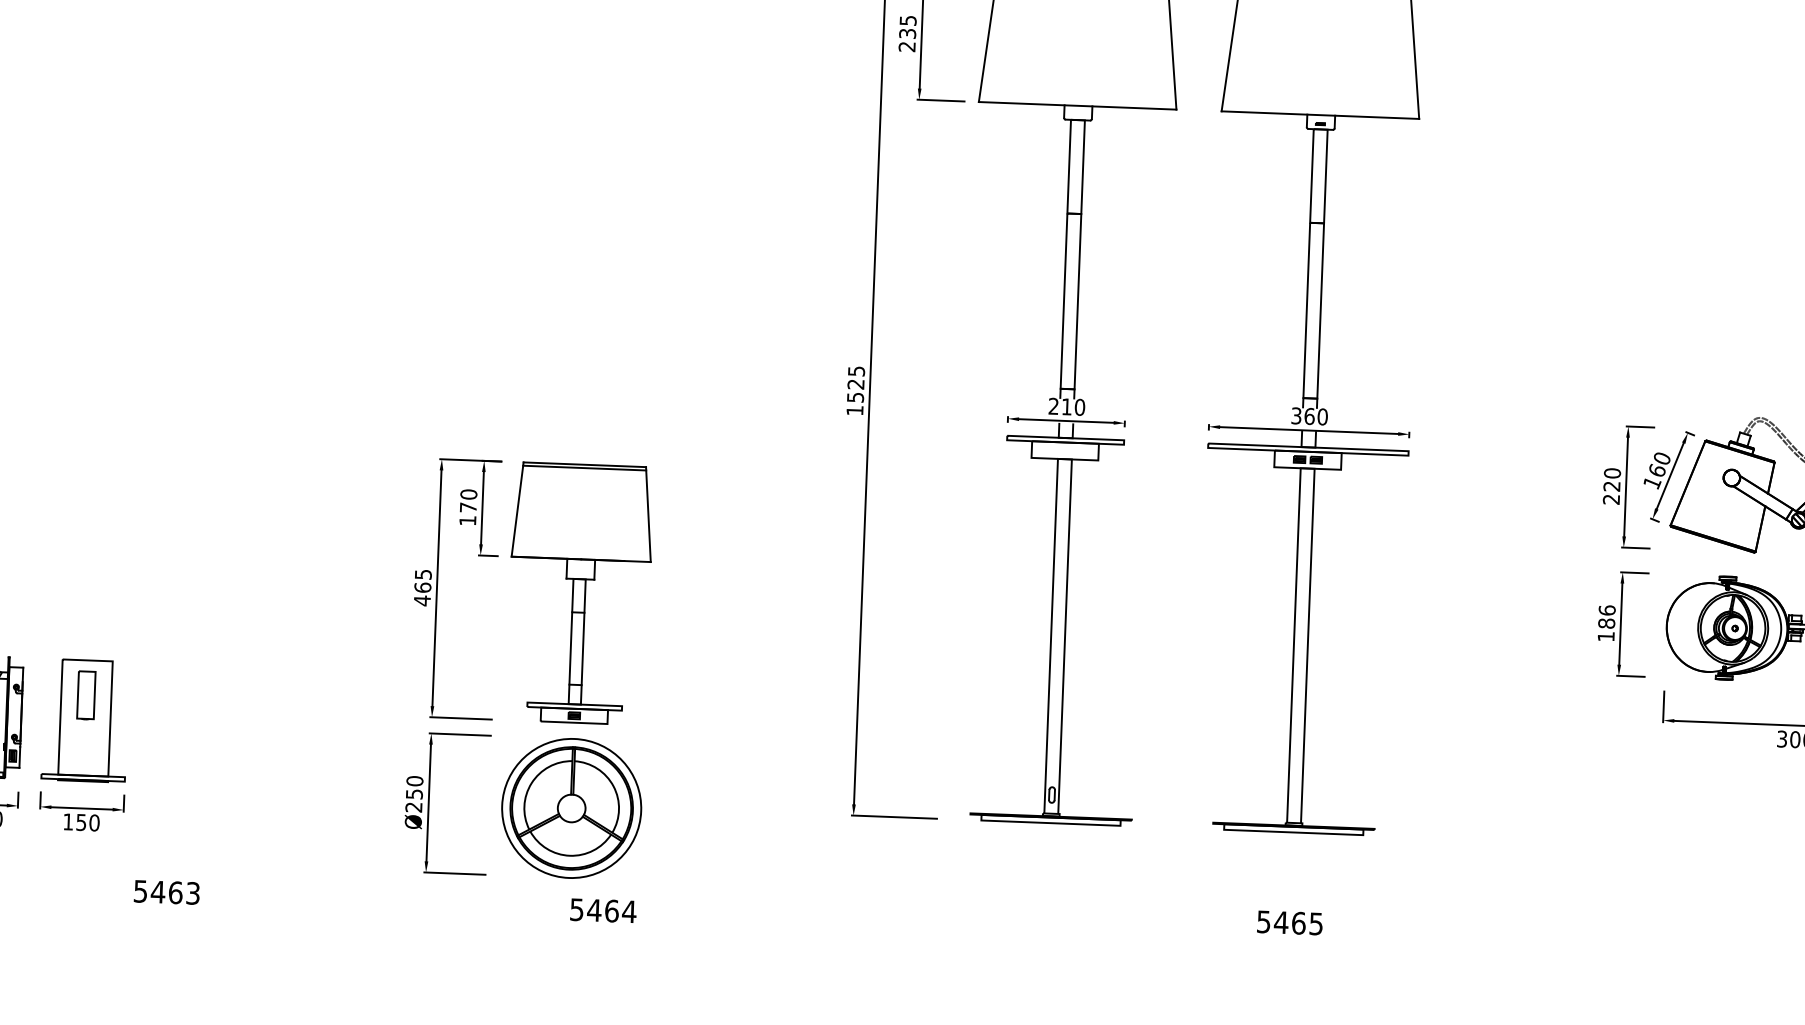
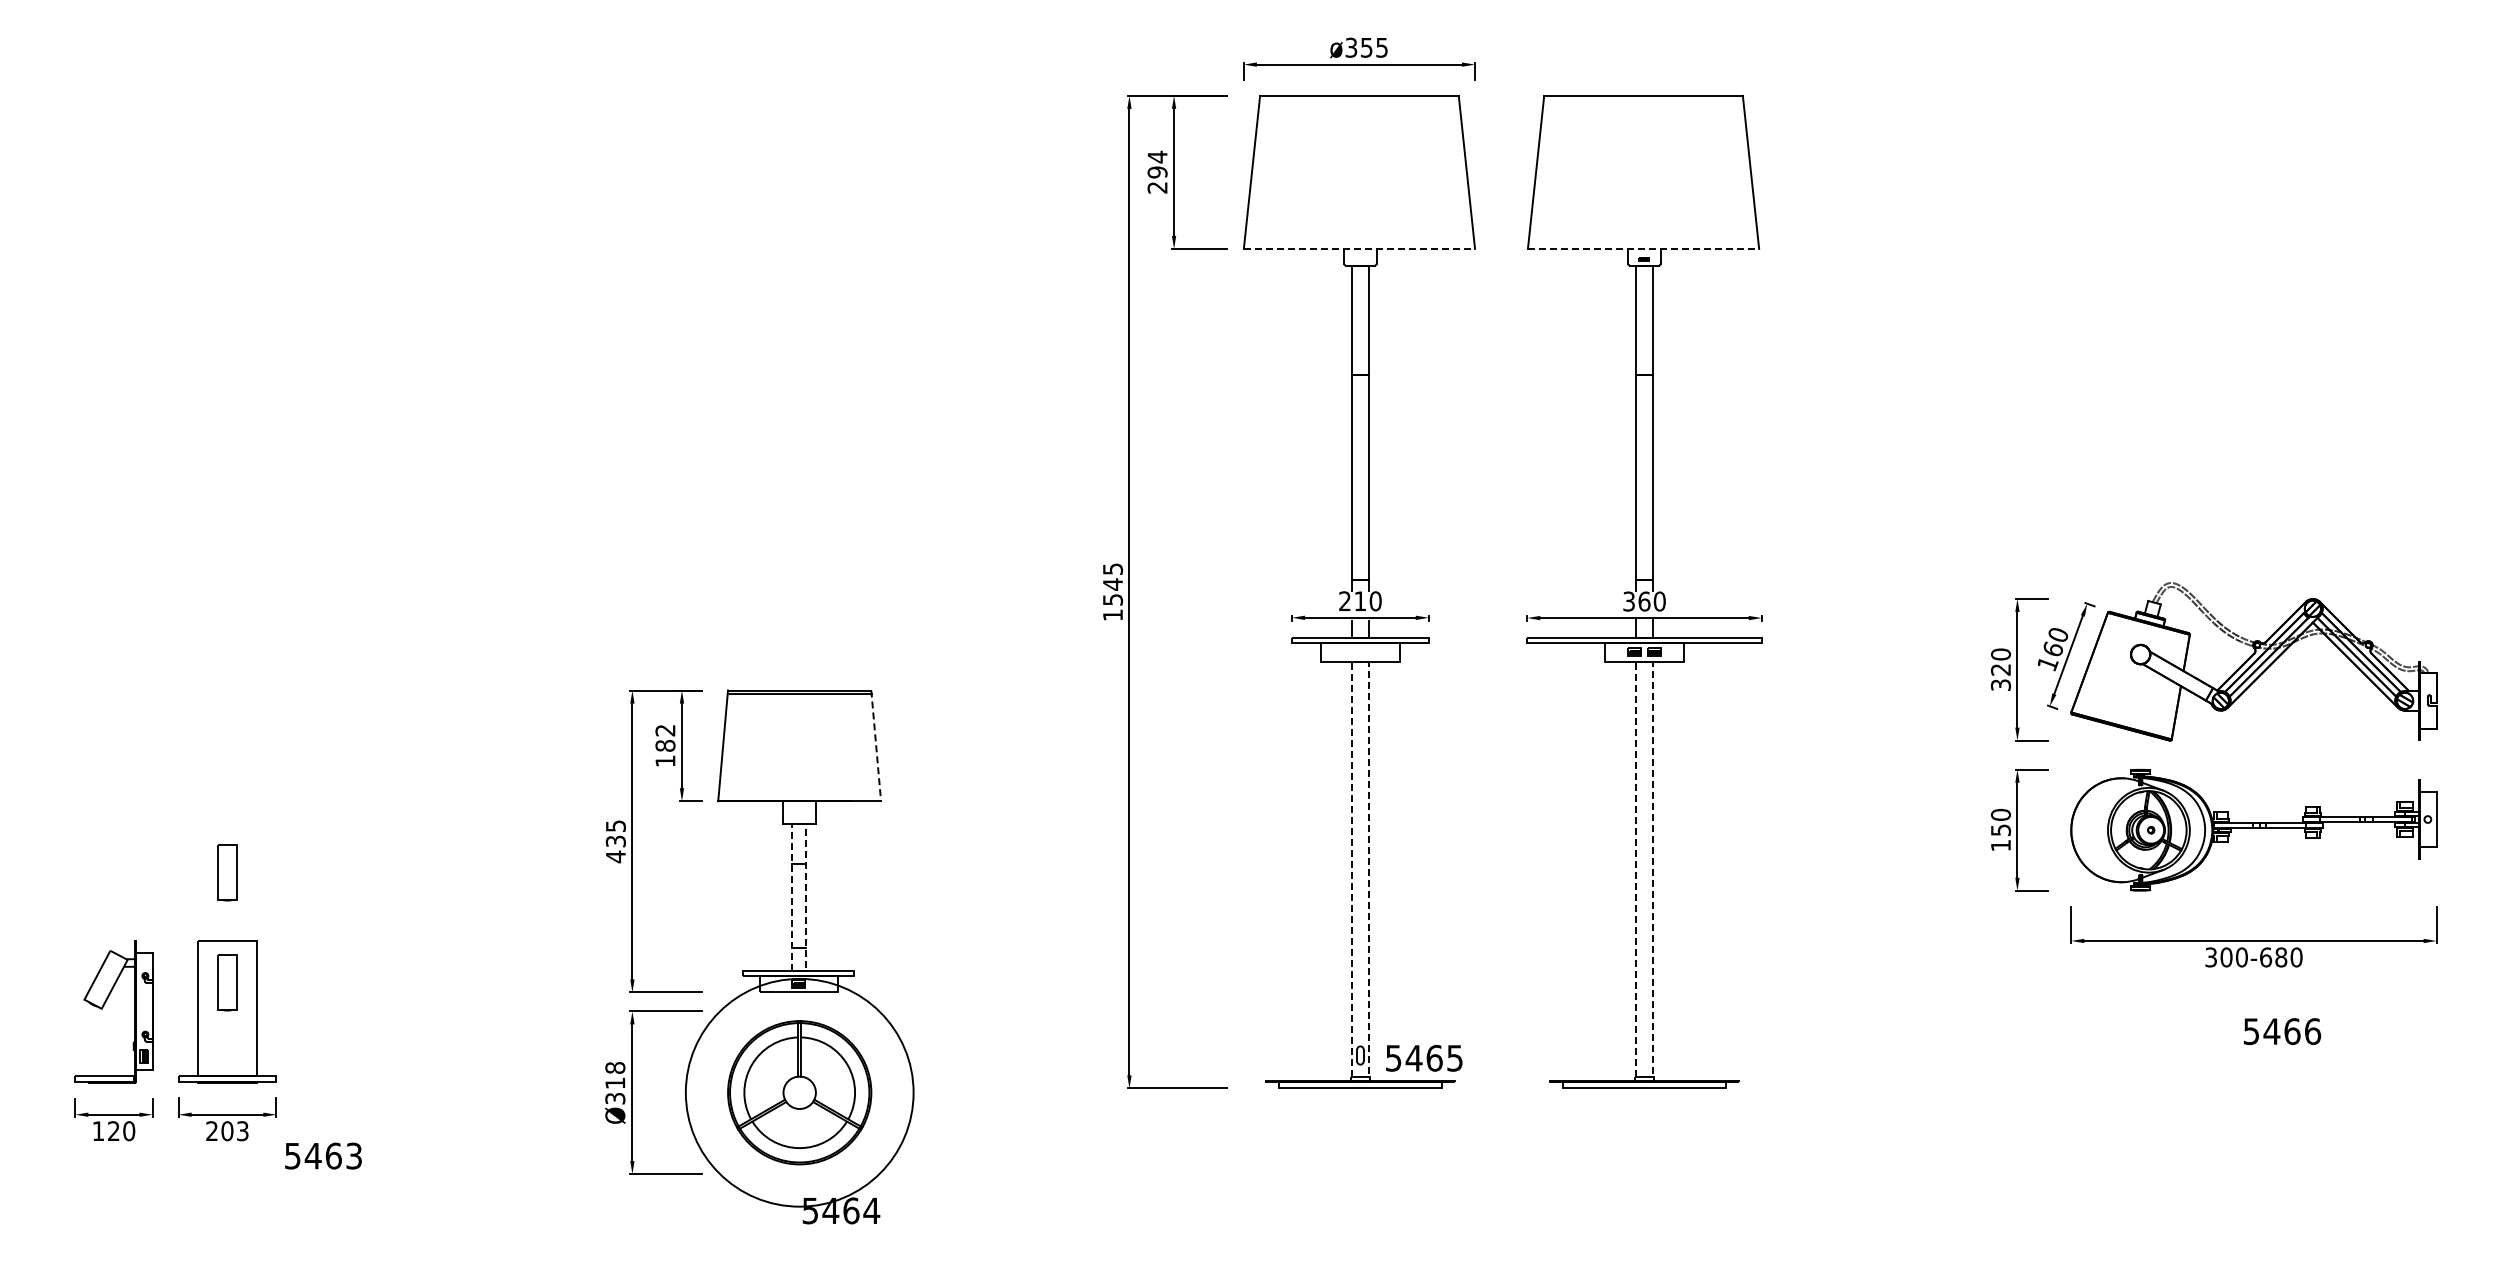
text: (907, 27) -> (1157, 164), 235 -> 294
line: (1077, 105) -> (1359, 248), solid -> dashed
line: (1320, 114) -> (1643, 248), solid -> dashed
text: (855, 384) -> (1112, 584), 1525 -> 1545
line: (1064, 459) -> (1360, 662), solid -> dashed
line: (1307, 468) -> (1644, 662), solid -> dashed
text: (1611, 499) -> (2001, 684), 220 -> 320
text: (468, 500) -> (665, 737), 170 -> 182
line: (648, 514) -> (876, 745), solid -> dashed
line: (580, 579) -> (799, 824), solid -> dashed
text: (422, 587) -> (615, 841), 465 -> 435
part: (89, 601) -> (227, 872), added
text: (1606, 616) -> (2000, 822), 186 -> 150
text: (414, 793) -> (615, 1082), Ø250 -> Ø318
circle: (571, 808) -> (799, 1092), size x1.4
text: (81, 822) -> (227, 1131), 150 -> 203
text: (166, 891) -> (323, 1155), moved
text: (1290, 922) -> (1424, 1057), moved

